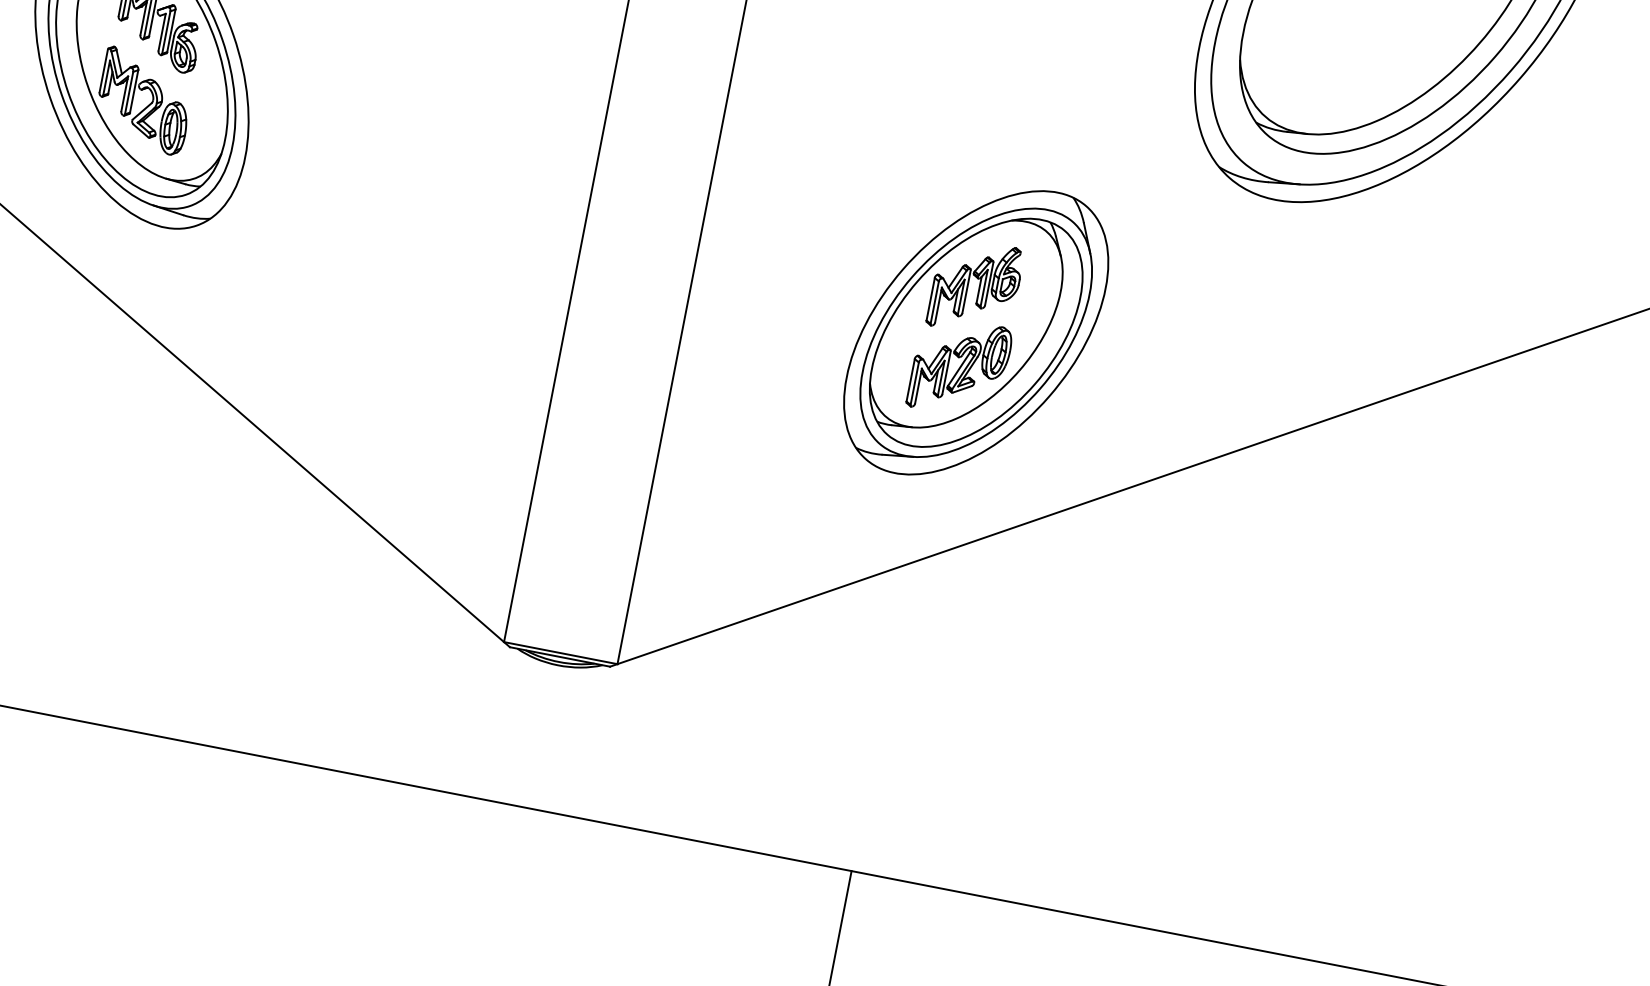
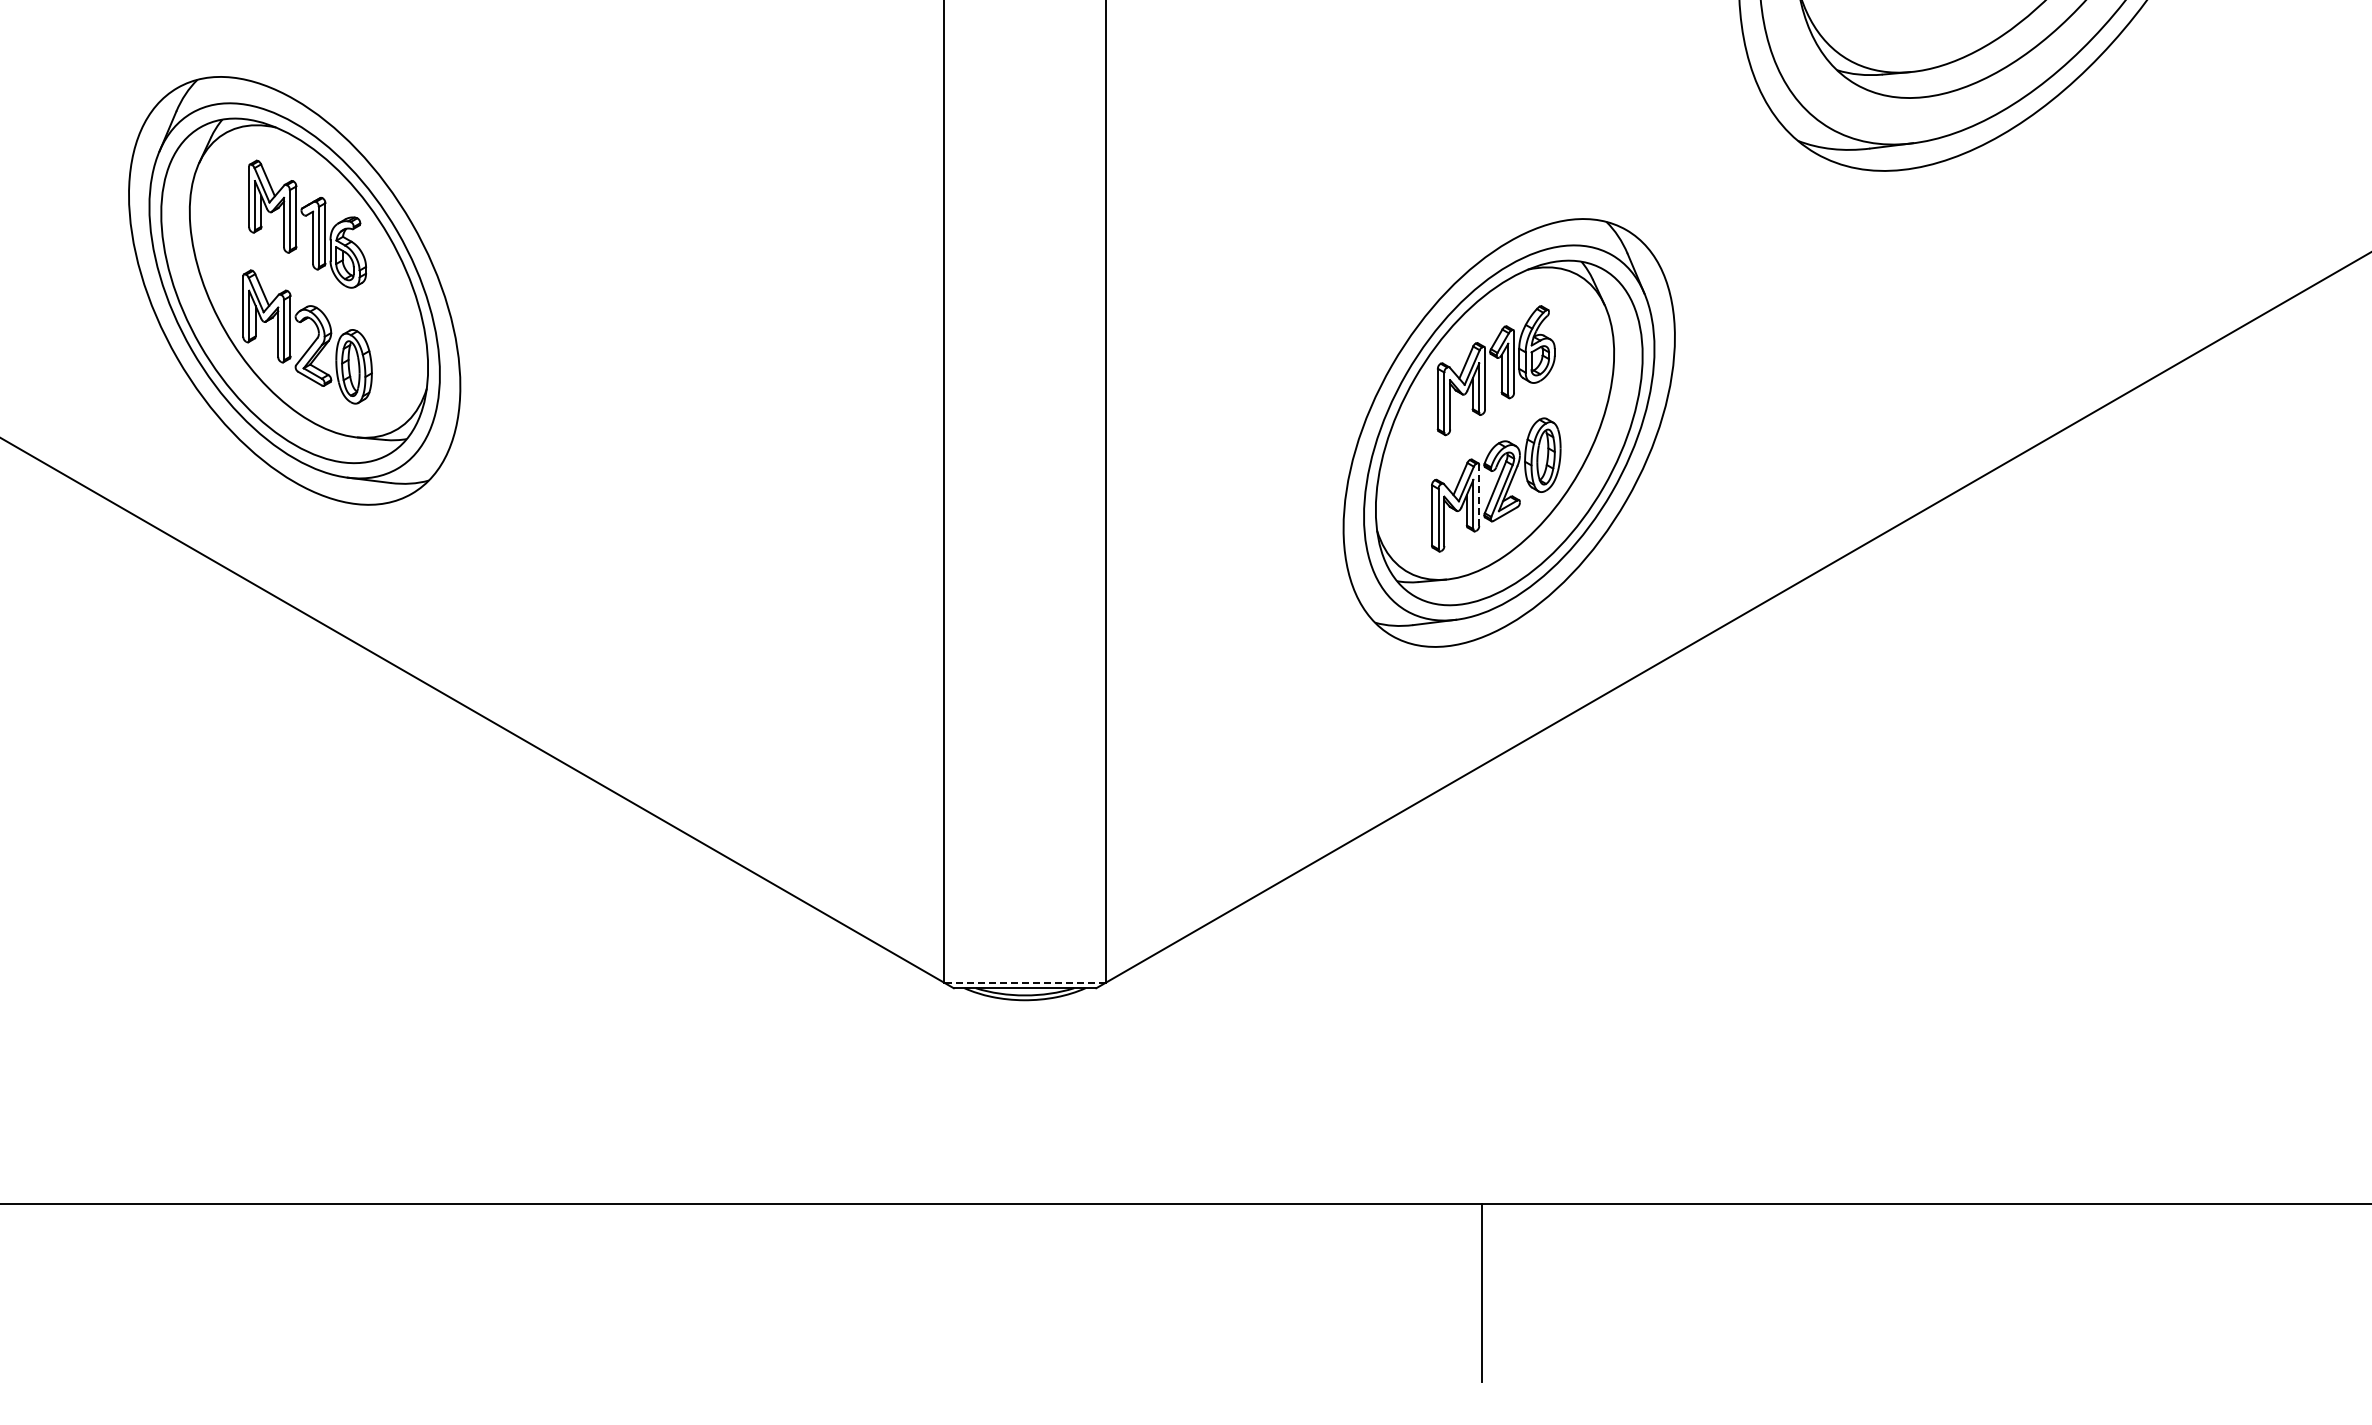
line: (946, 372) -> (1479, 495), solid -> dashed
line: (561, 652) -> (1025, 982), solid -> dashed

